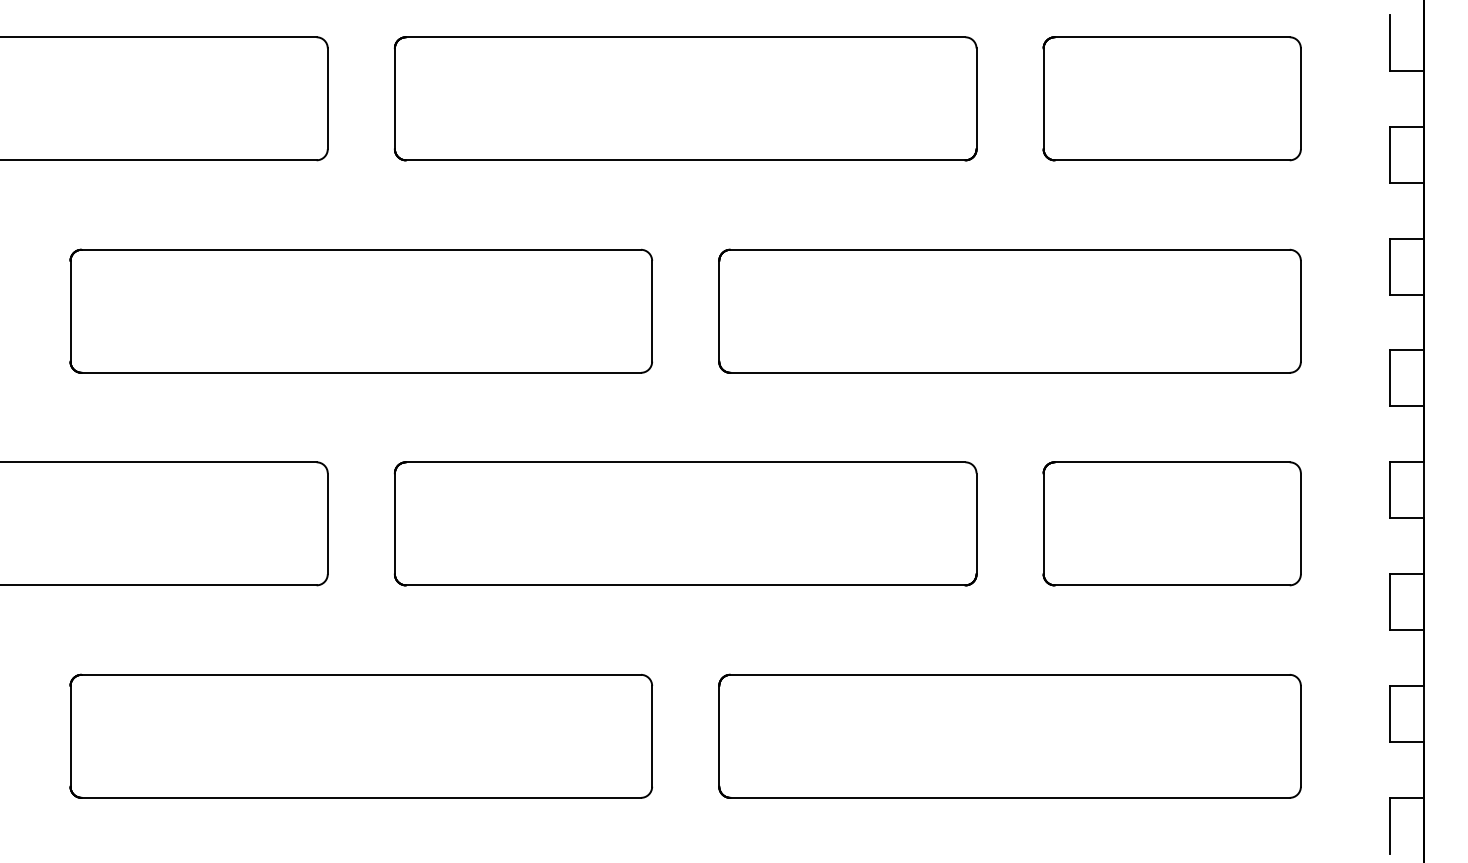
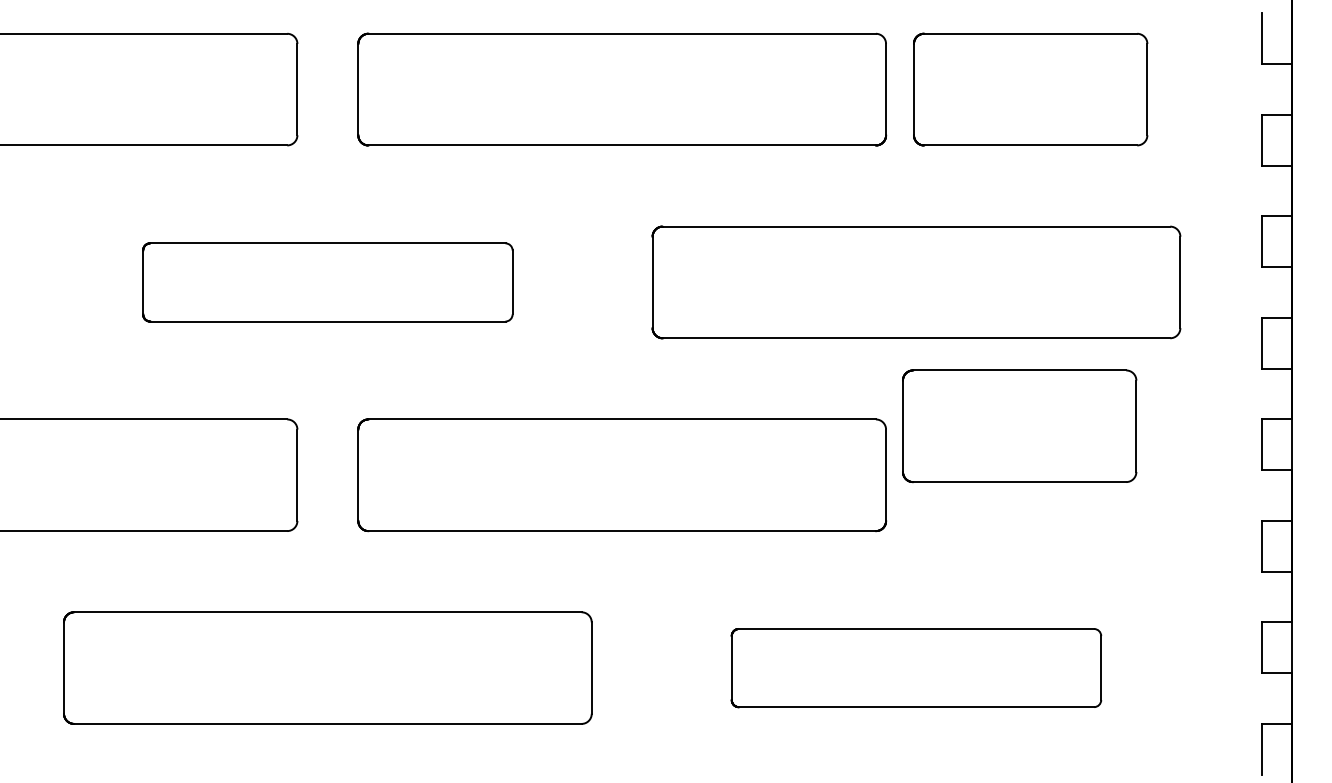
part: (1172, 98) -> (1030, 89), moved
part: (360, 311) -> (327, 282), size x0.7
part: (1172, 524) -> (1019, 426), moved
part: (1010, 735) -> (916, 667), size x0.7

